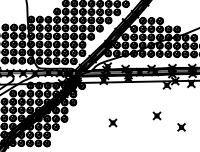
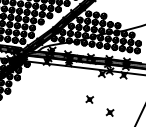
part: (112, 122) -> (49, 100), removed

